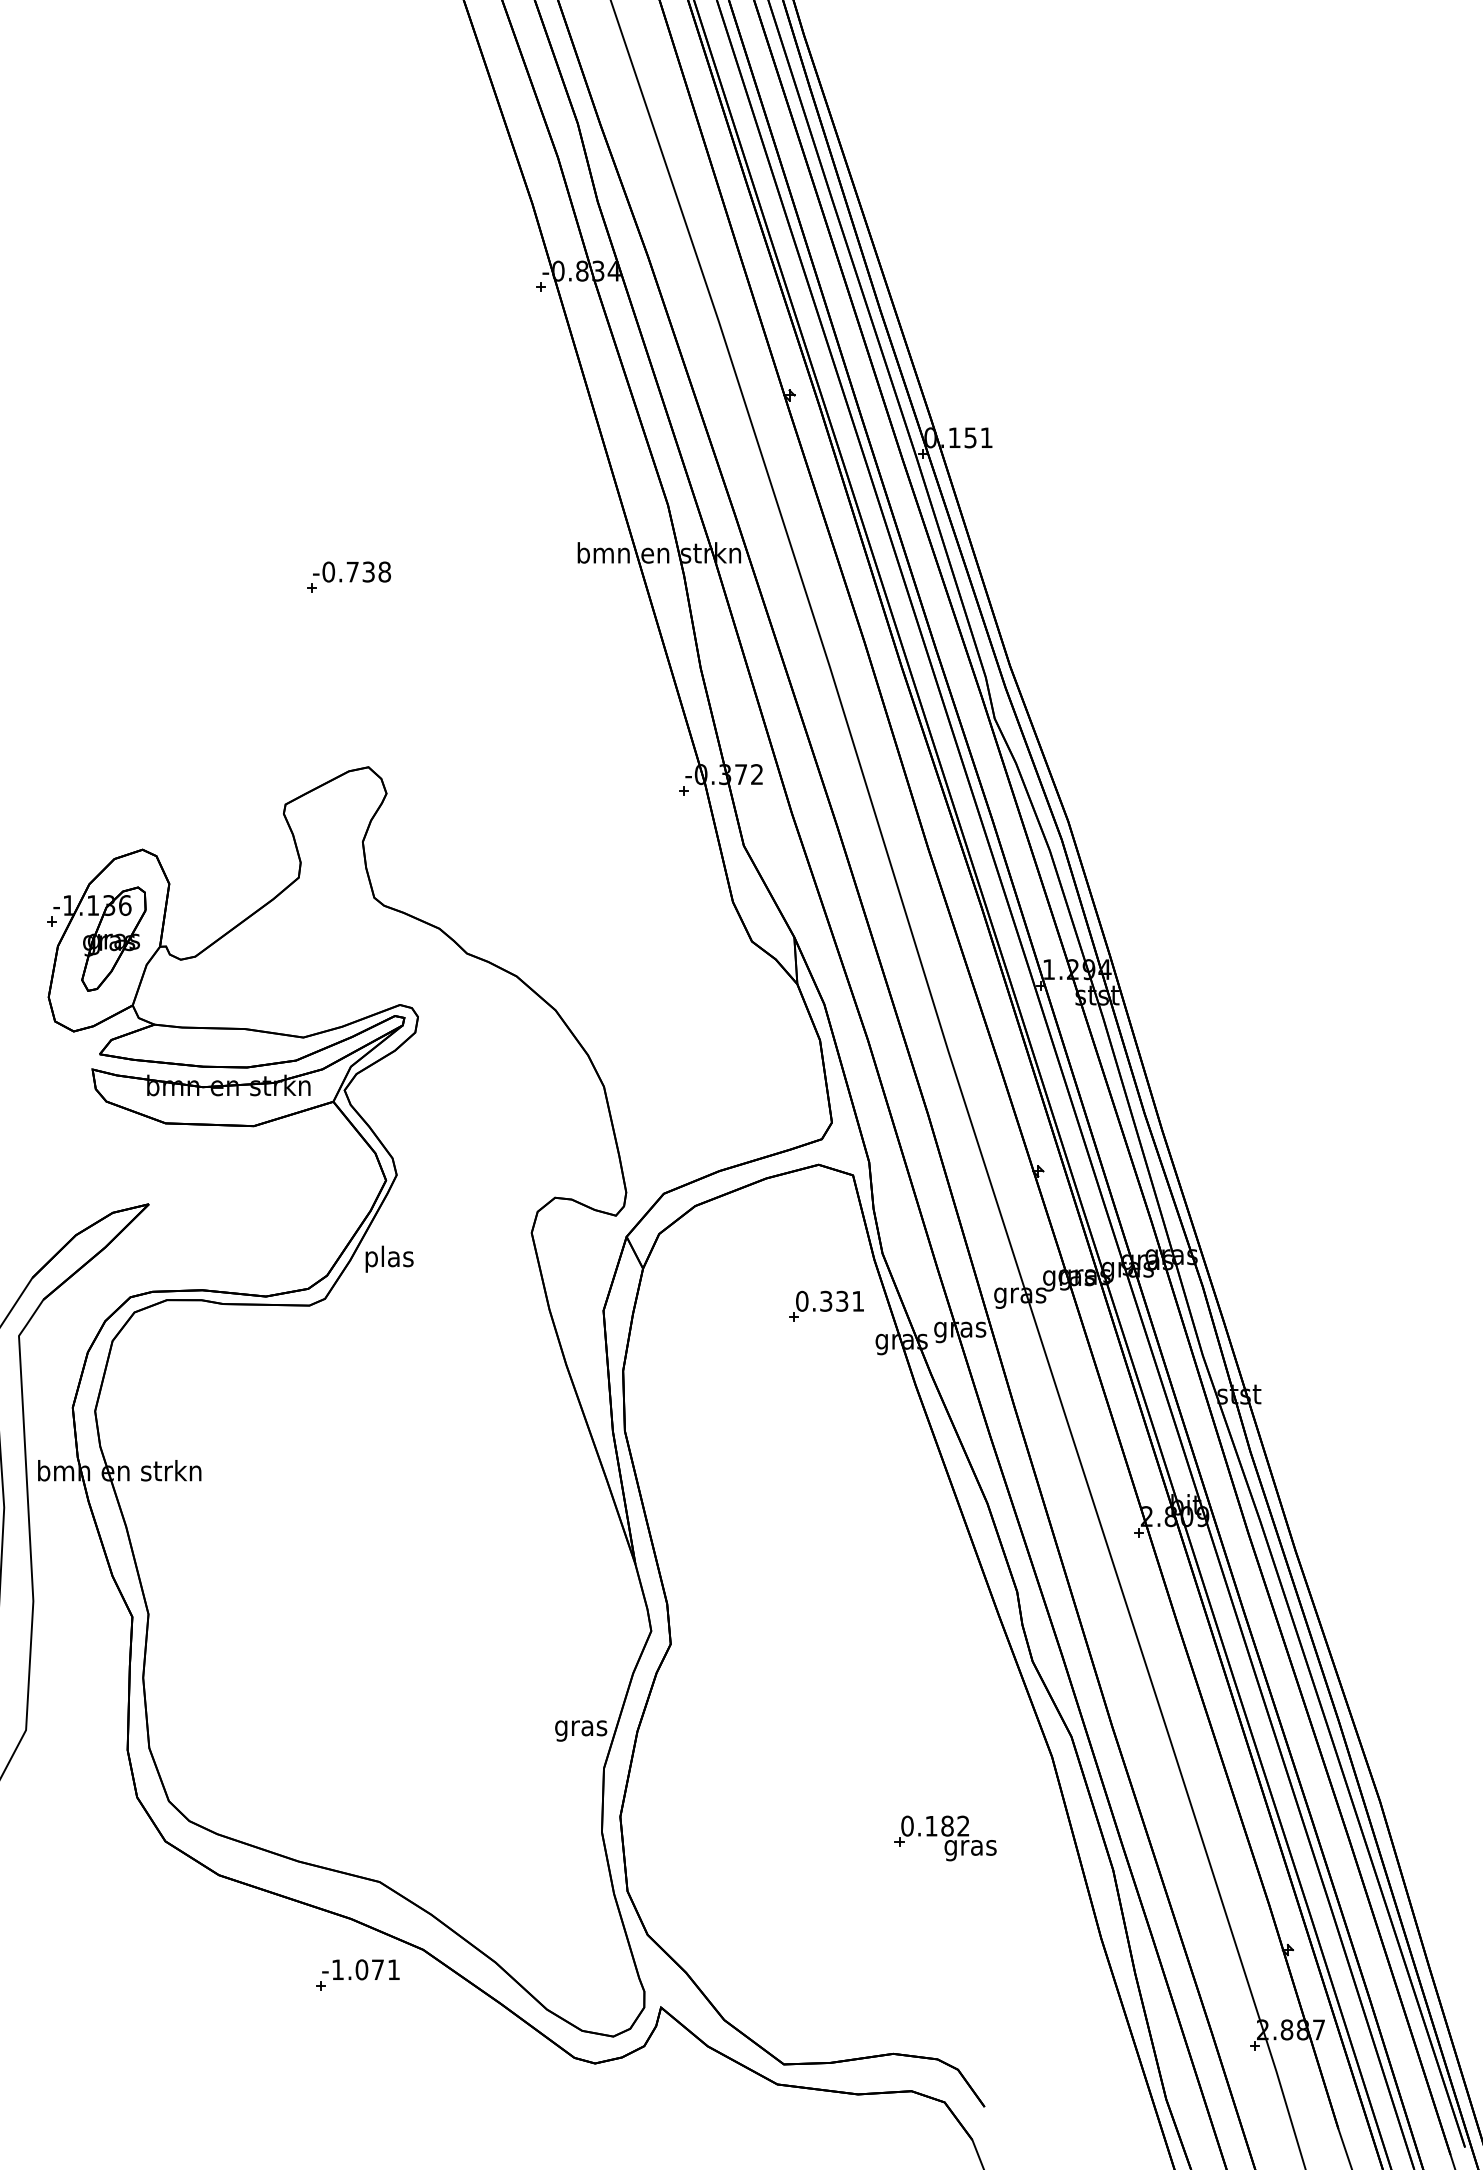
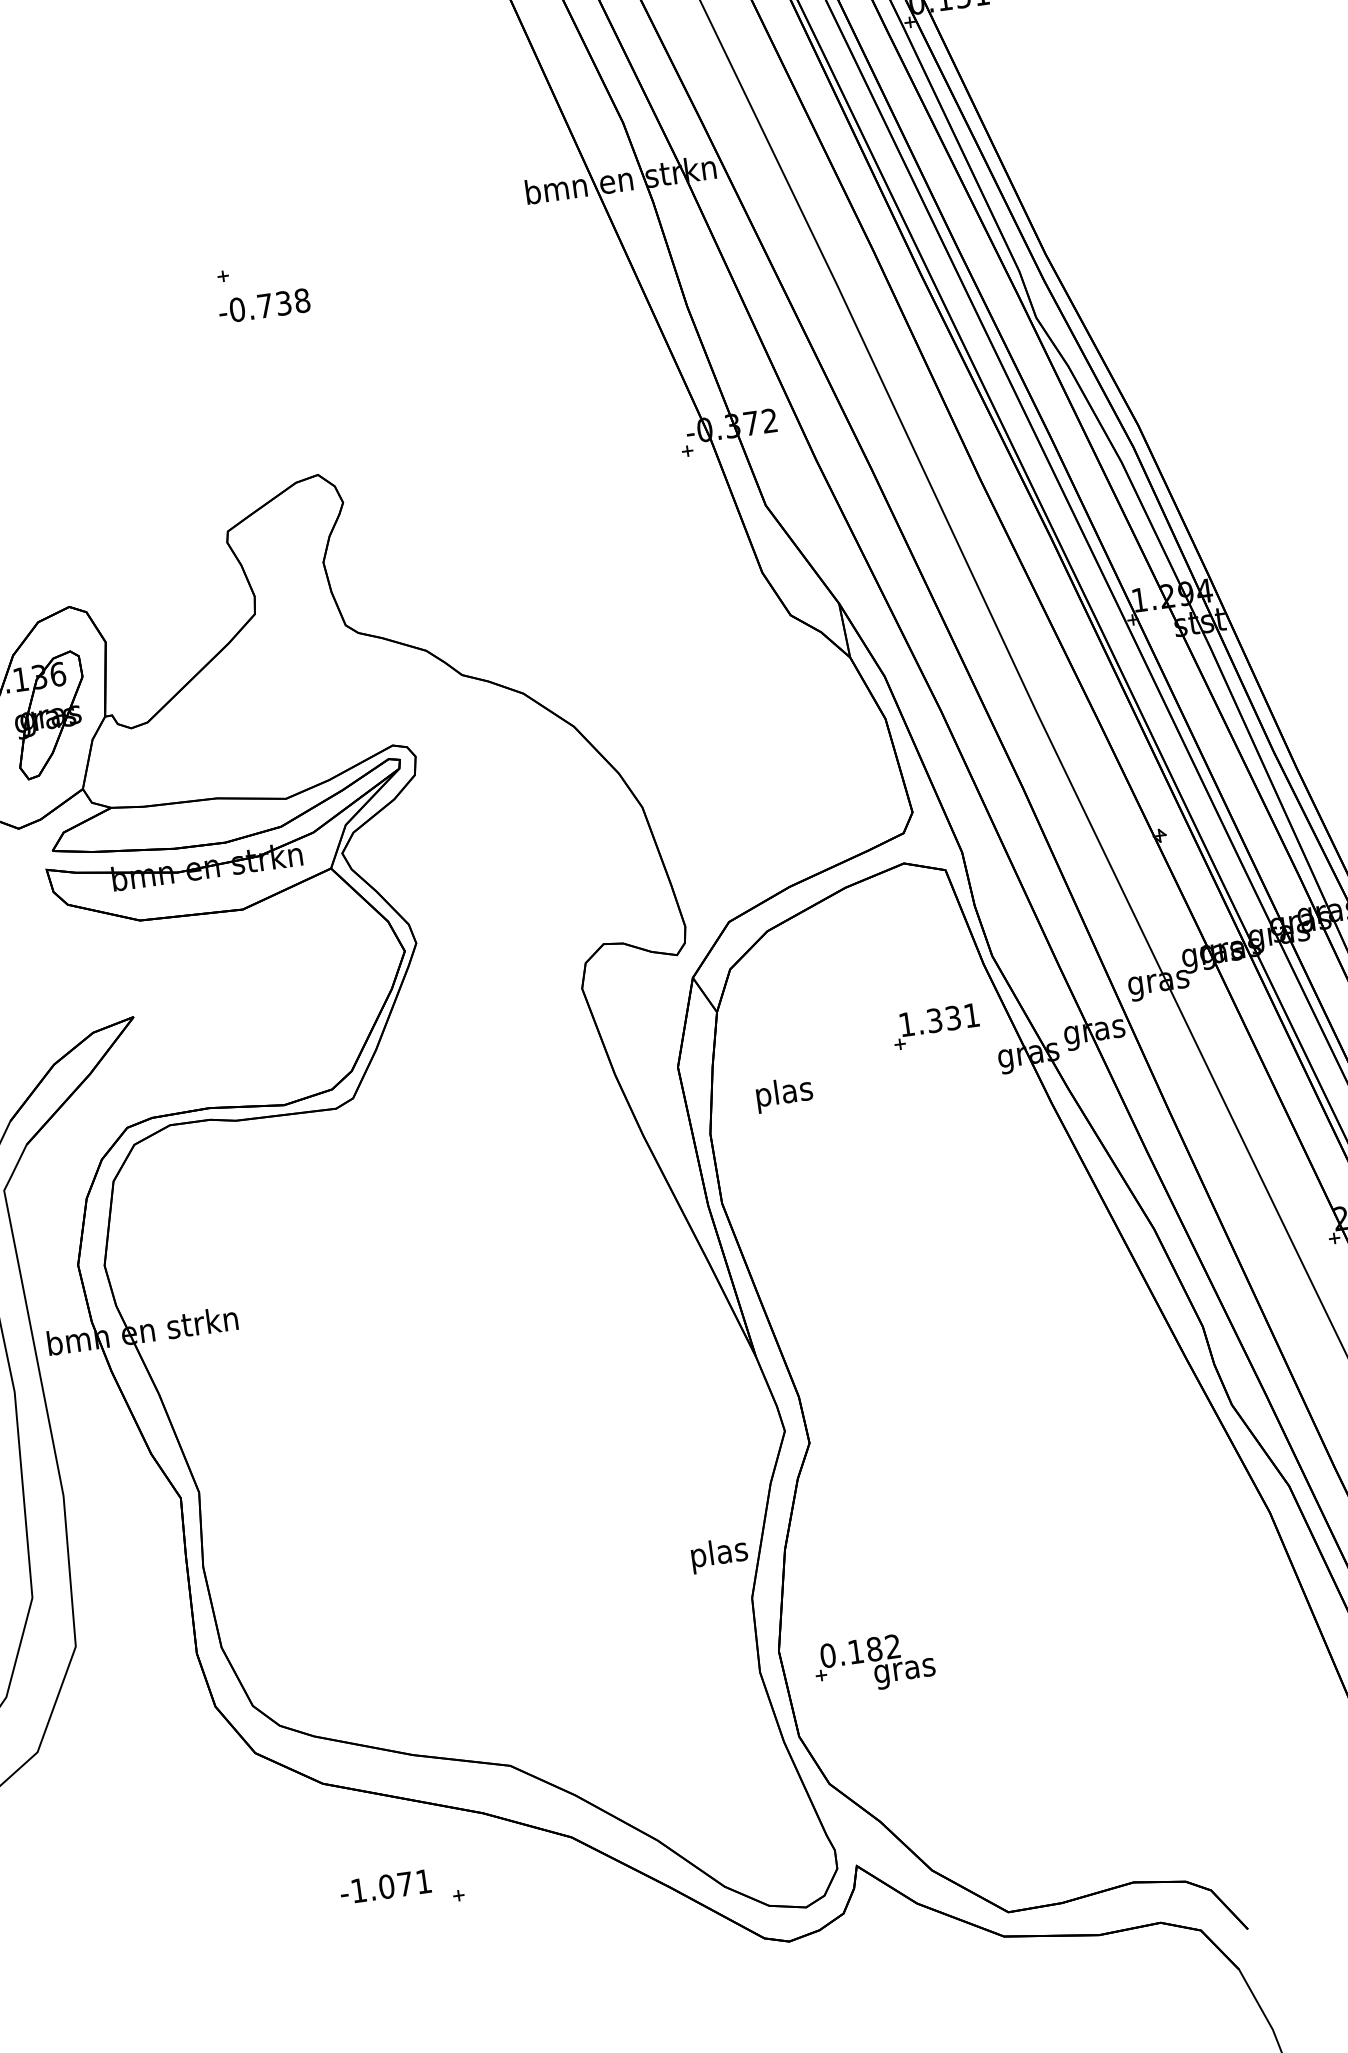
text: (351, 571) -> (263, 305), moved
text: (389, 1258) -> (784, 1093), moved
text: (802, 1300) -> (907, 1023), 0.331 -> 1.331
text: (581, 1727) -> (719, 1554), gras -> plas
part: (945, 1838) -> (874, 1663), moved
text: (360, 1969) -> (385, 1886), moved

